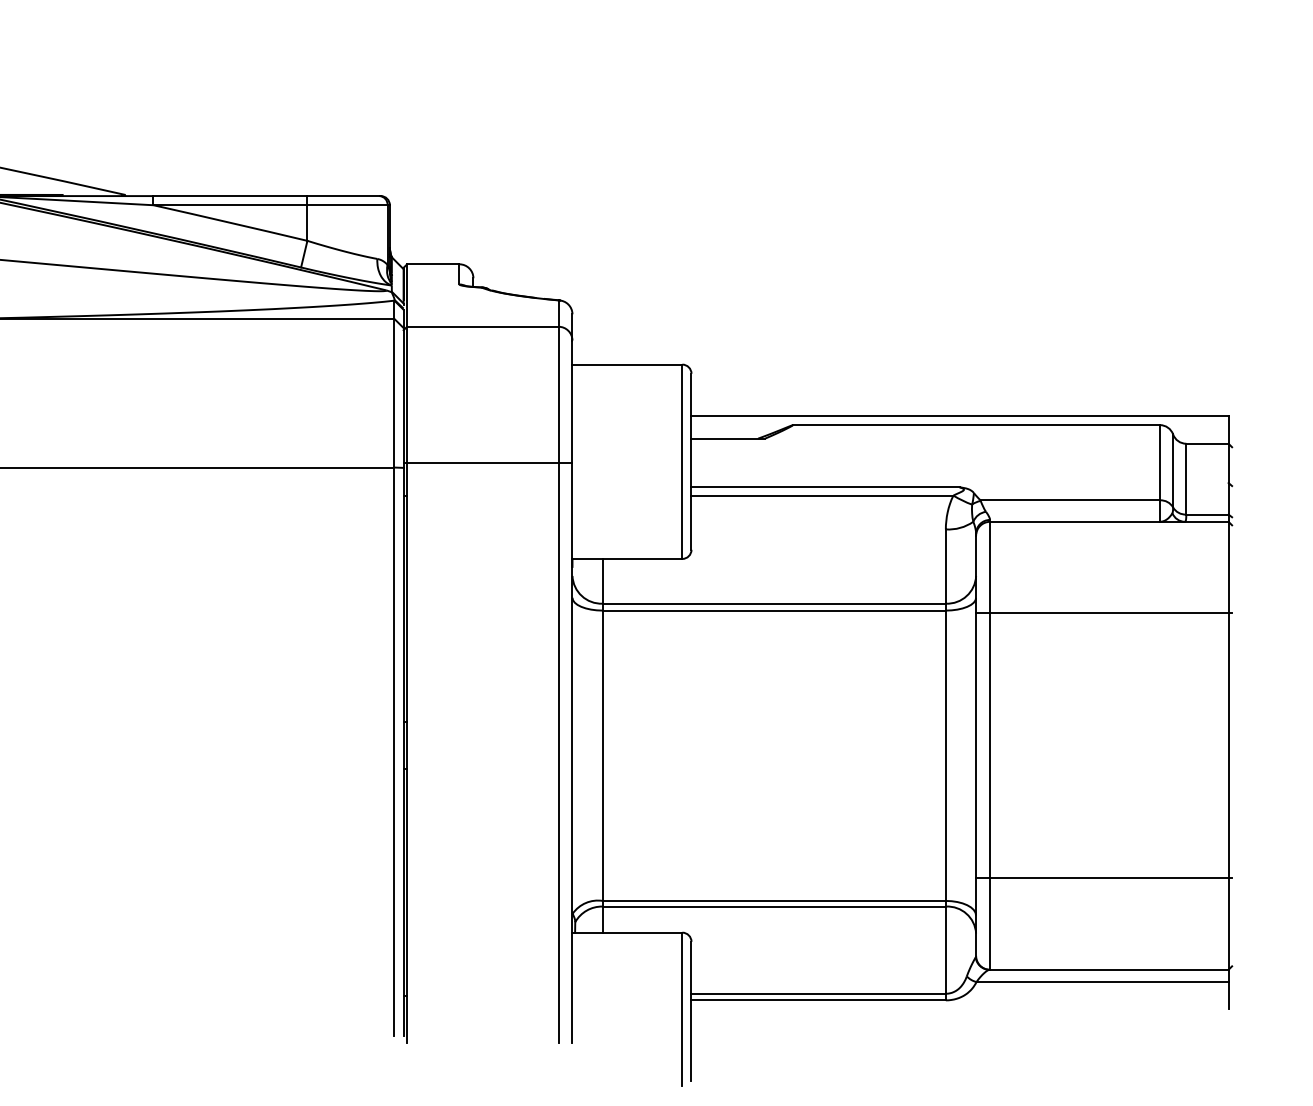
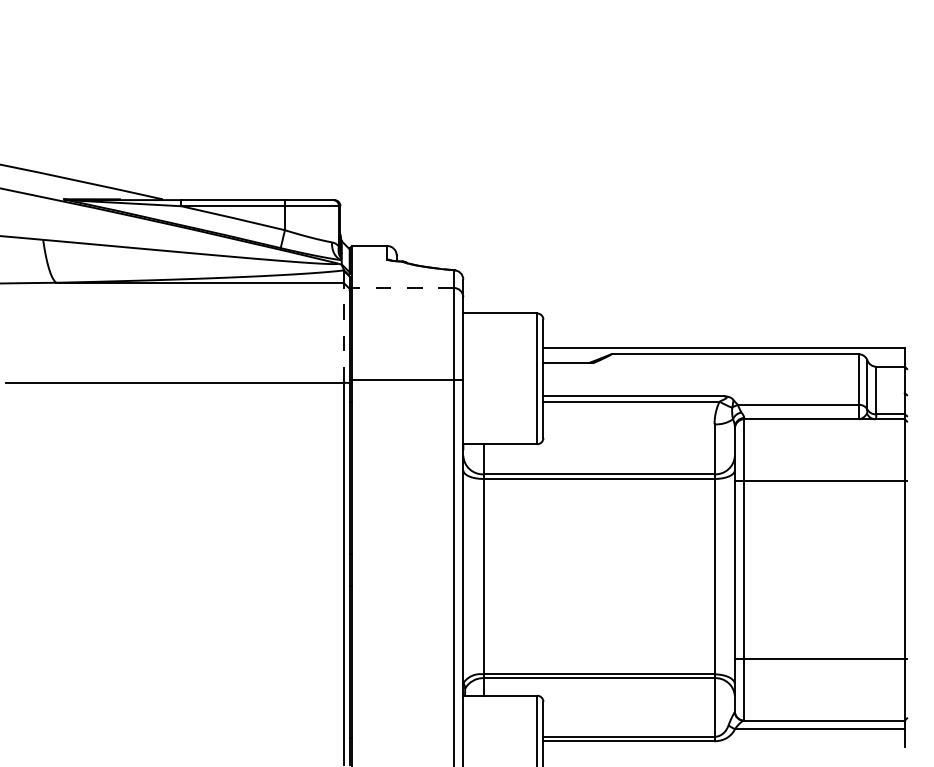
line: (482, 327) -> (402, 288), solid -> dashed
line: (394, 392) -> (343, 332), solid -> dashed

